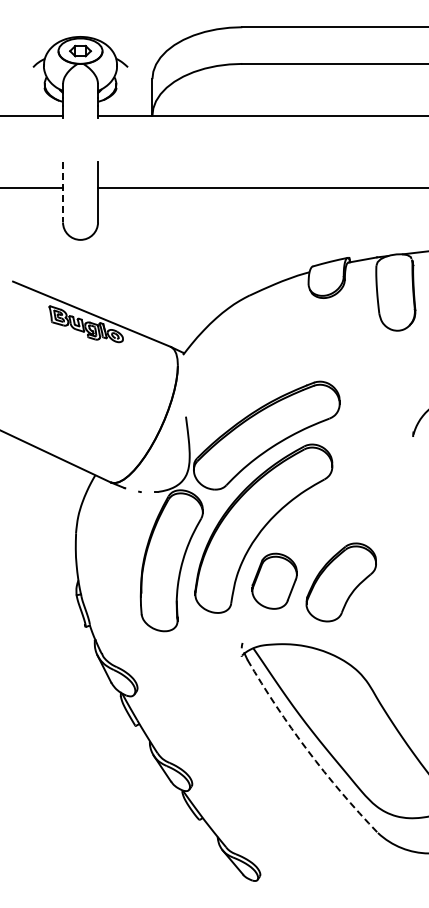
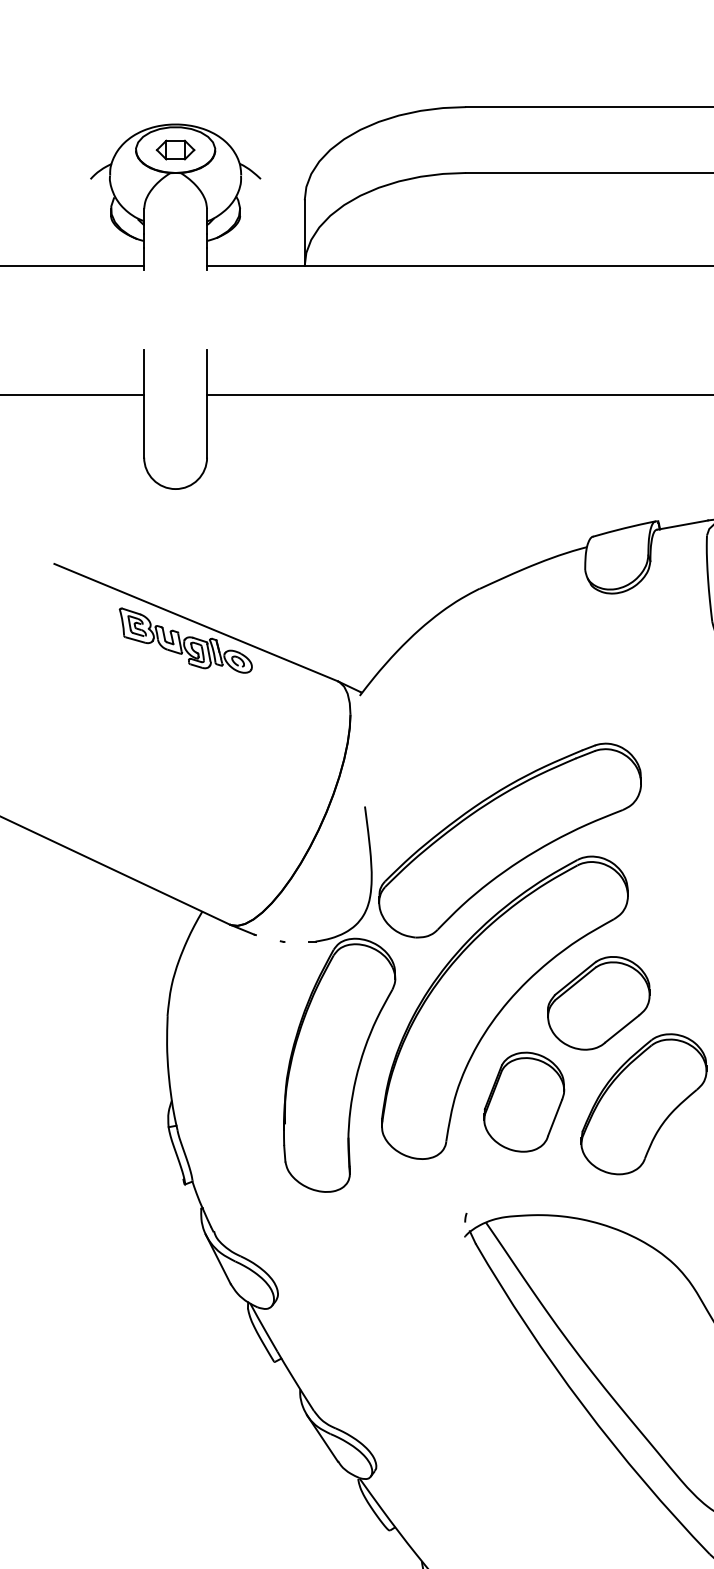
line: (63, 192) -> (145, 403), dashed -> solid
part: (316, 525) -> (599, 1001), added
arc: (307, 750) -> (583, 1406), dashed -> solid

